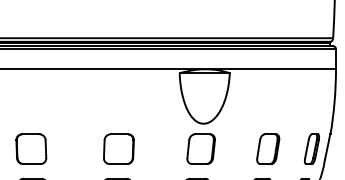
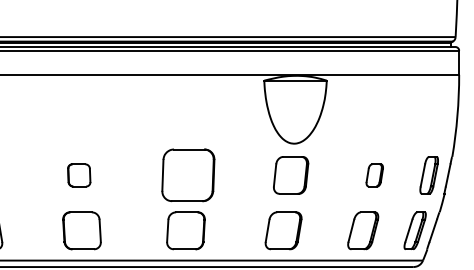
part: (30, 149) -> (78, 175), size x0.6
part: (118, 149) -> (188, 175), size x1.4
part: (268, 149) -> (374, 175), size x0.6

